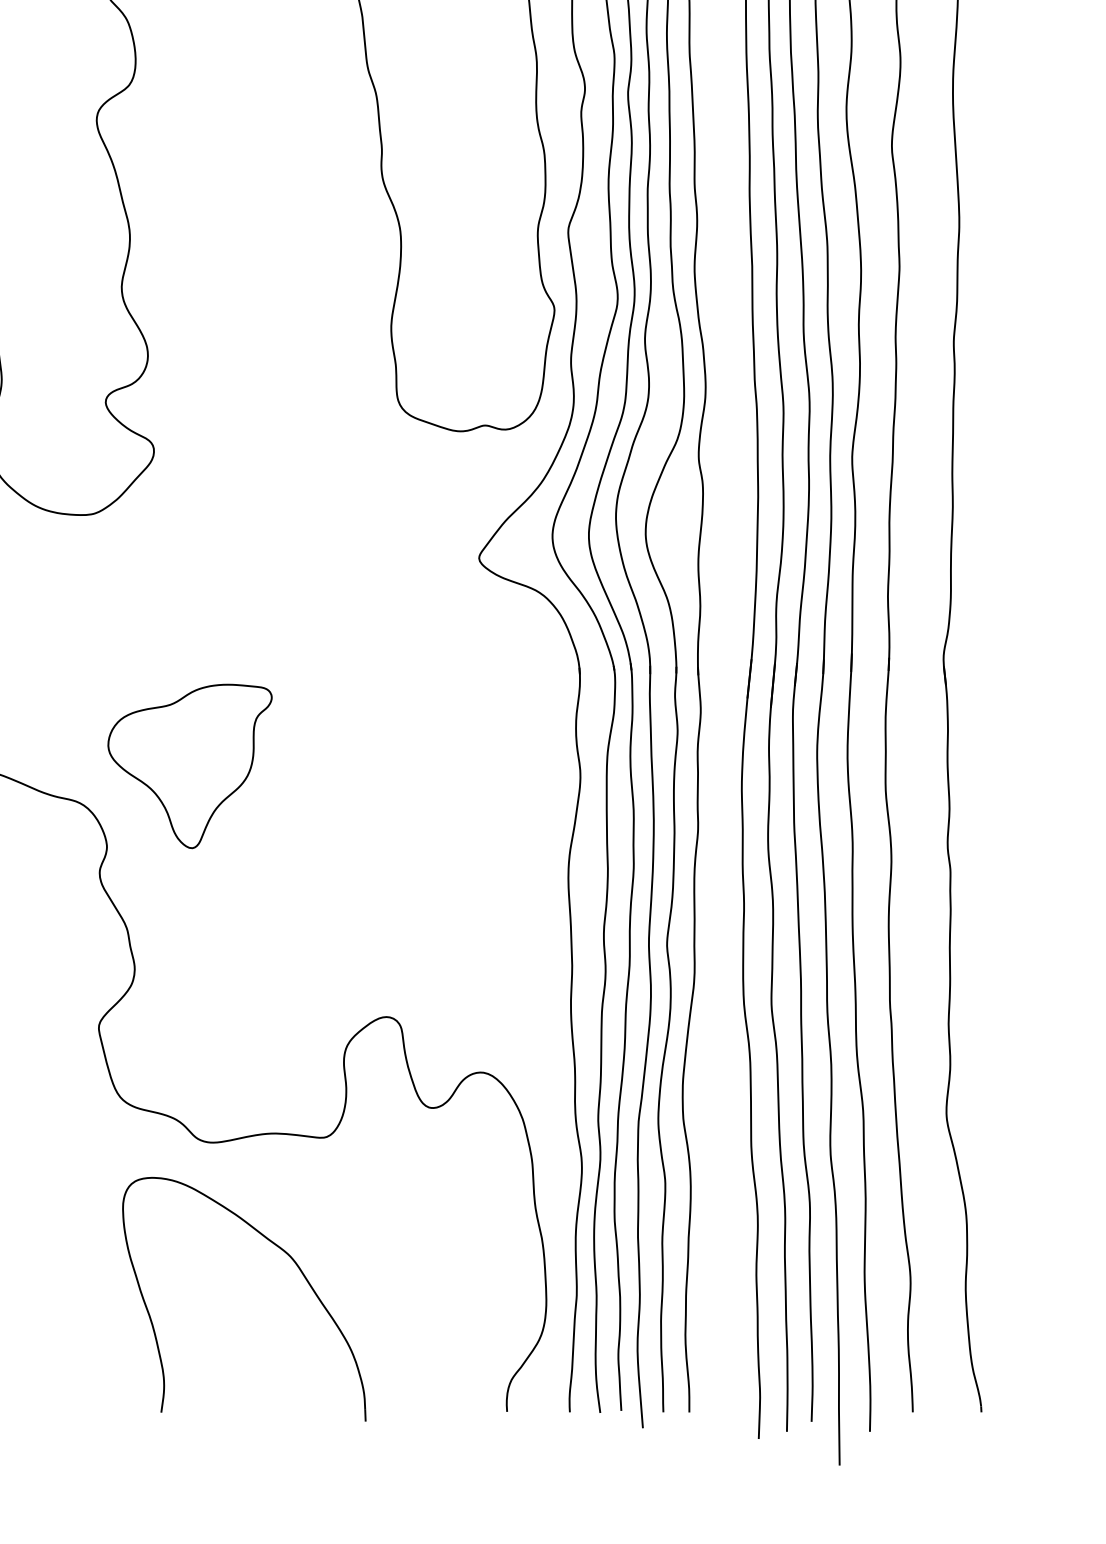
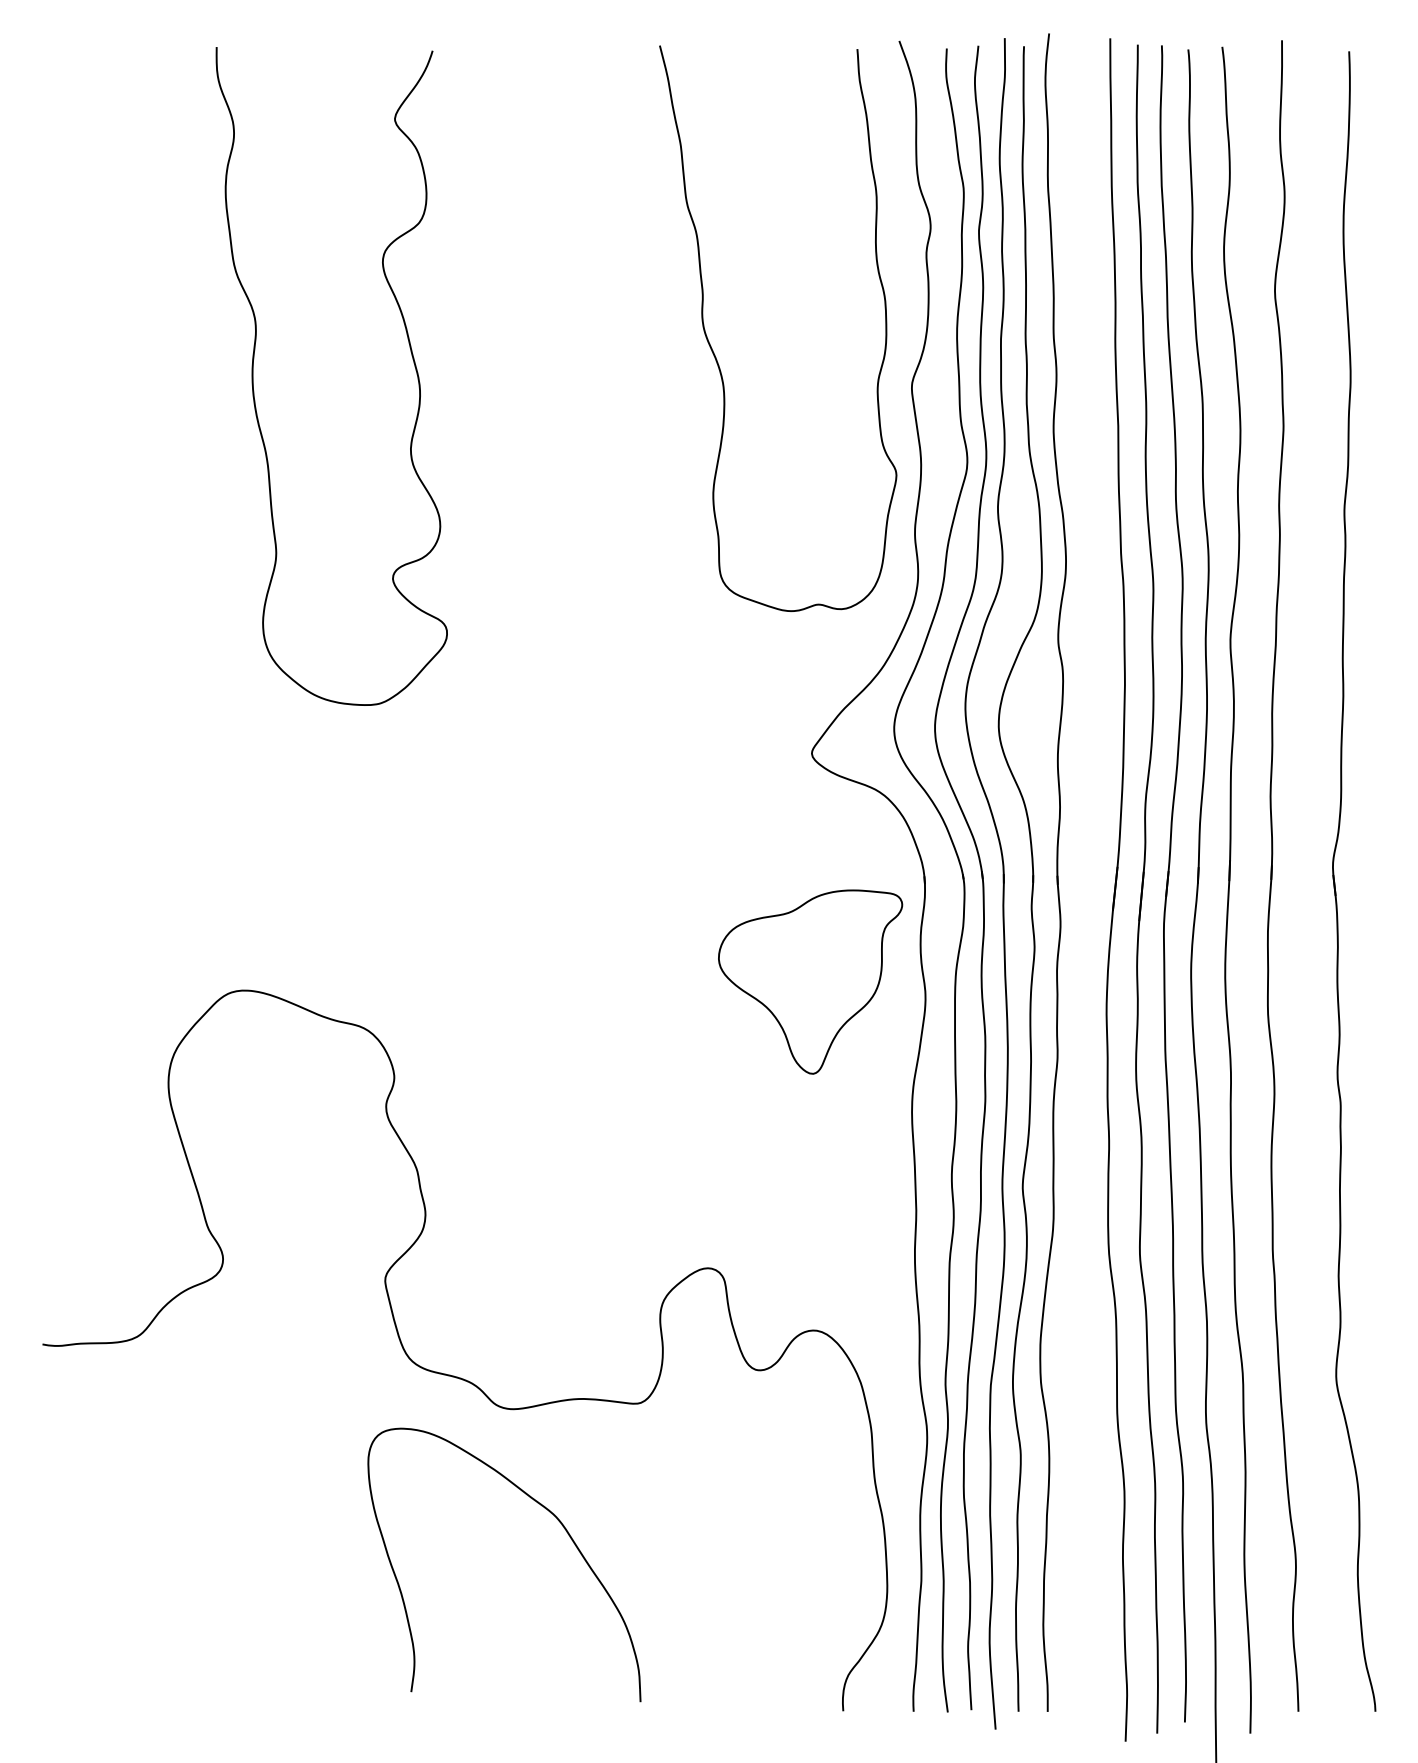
part: (190, 765) -> (810, 981), moved
part: (280, 1249) -> (545, 1509), moved

